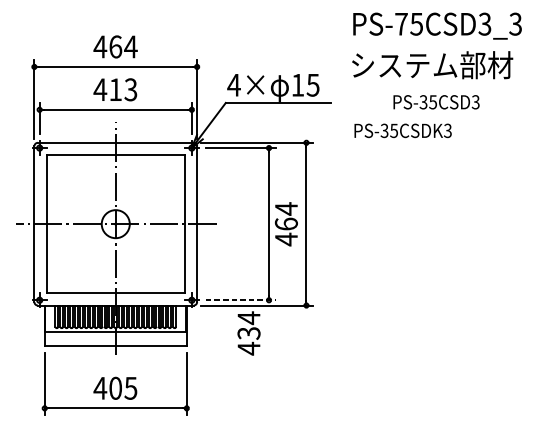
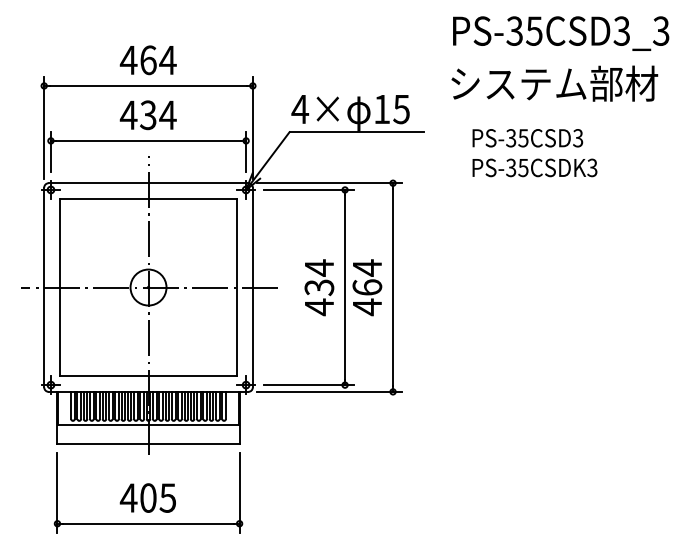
text: (401, 23) -> (514, 30), PS-75CSD3_3 -> PS-35CSD3_3
text: (123, 89) -> (158, 115), 413 -> 434
text: (436, 102) -> (527, 138), moved
text: (402, 130) -> (534, 167), moved
line: (241, 300) -> (309, 385), dashed -> solid
text: (249, 333) -> (319, 287), moved

